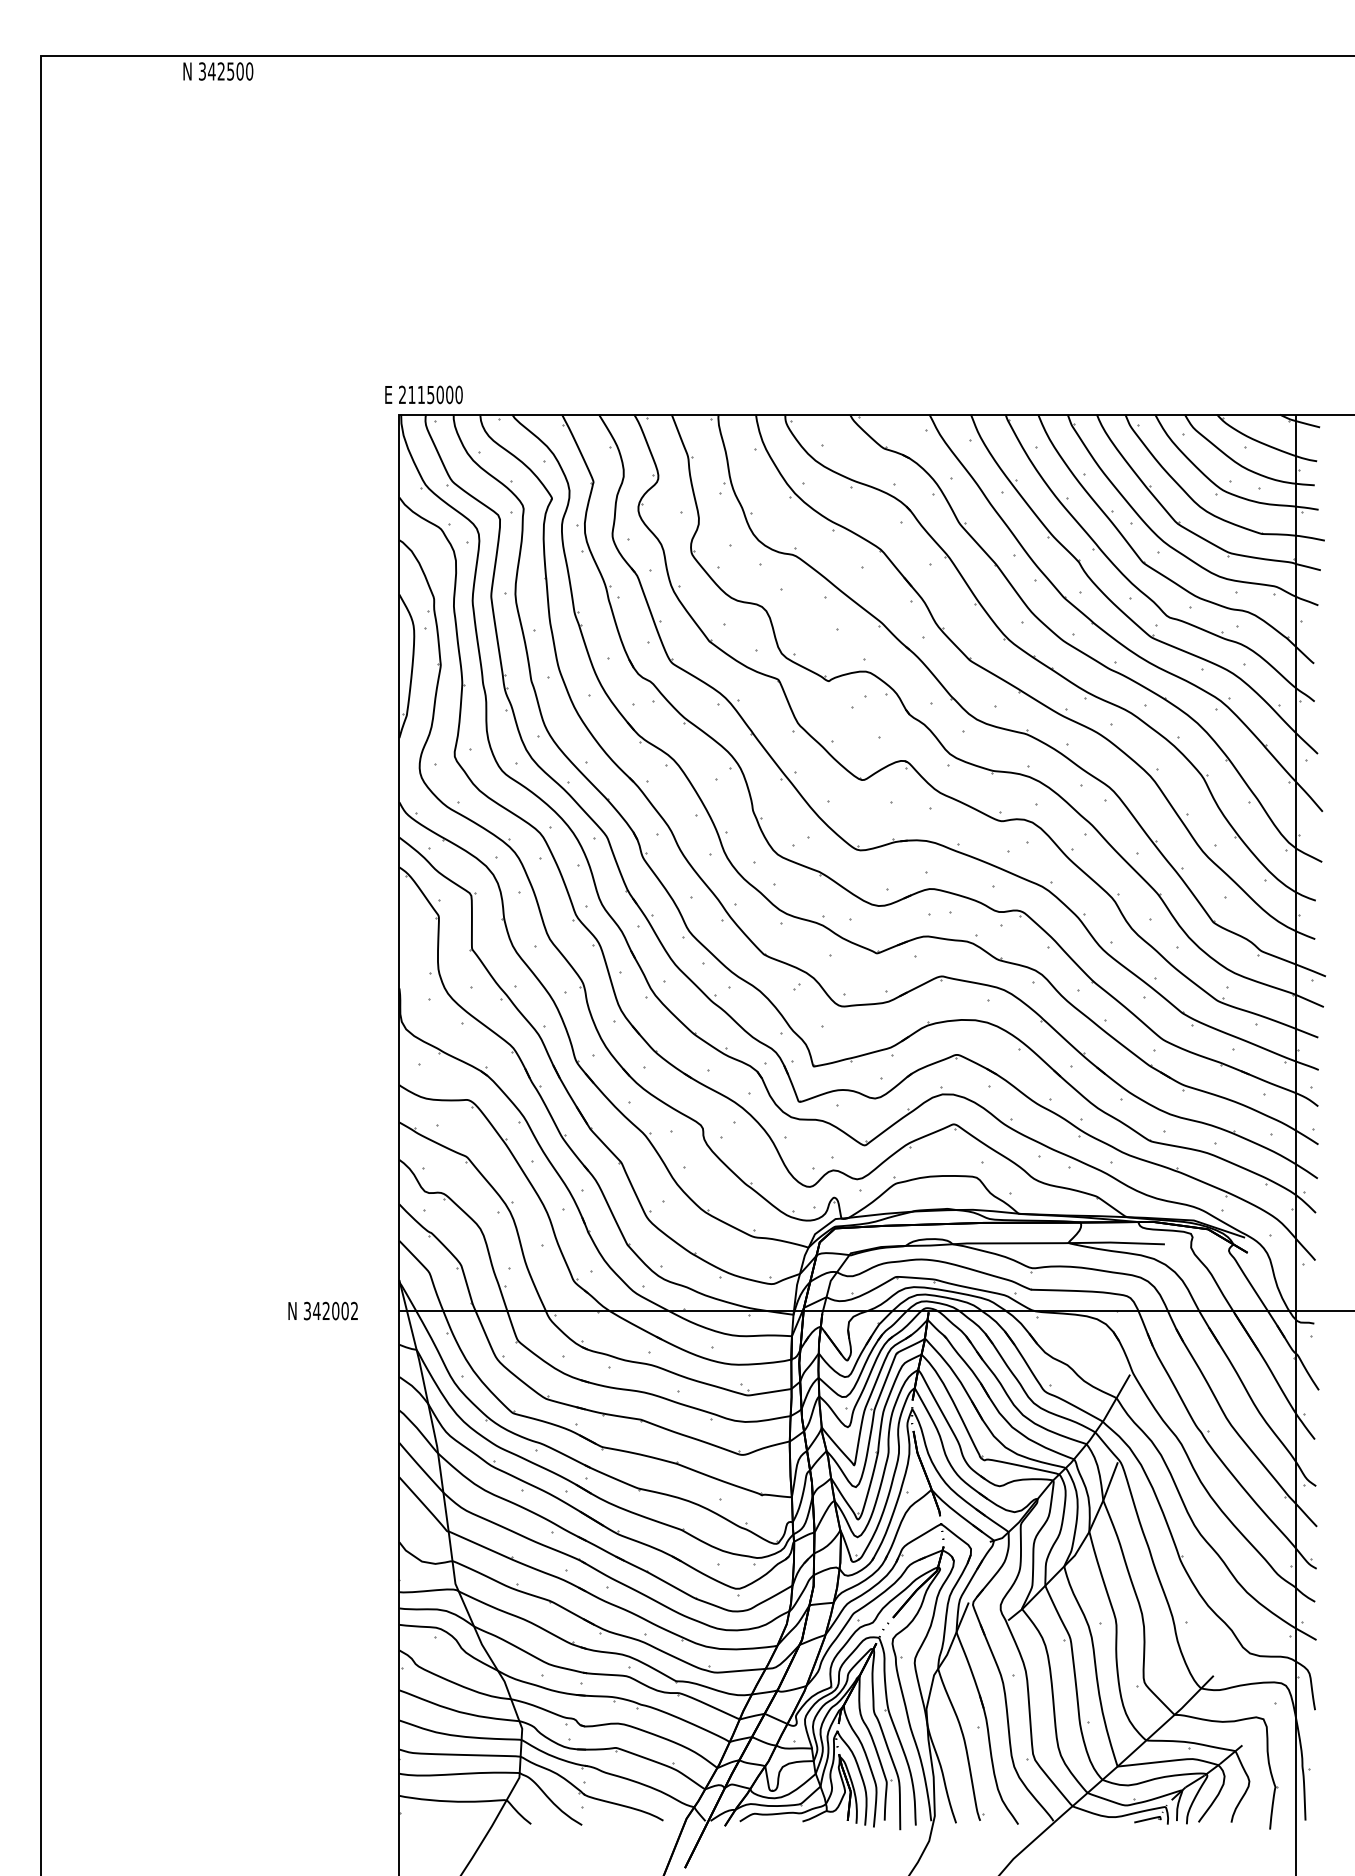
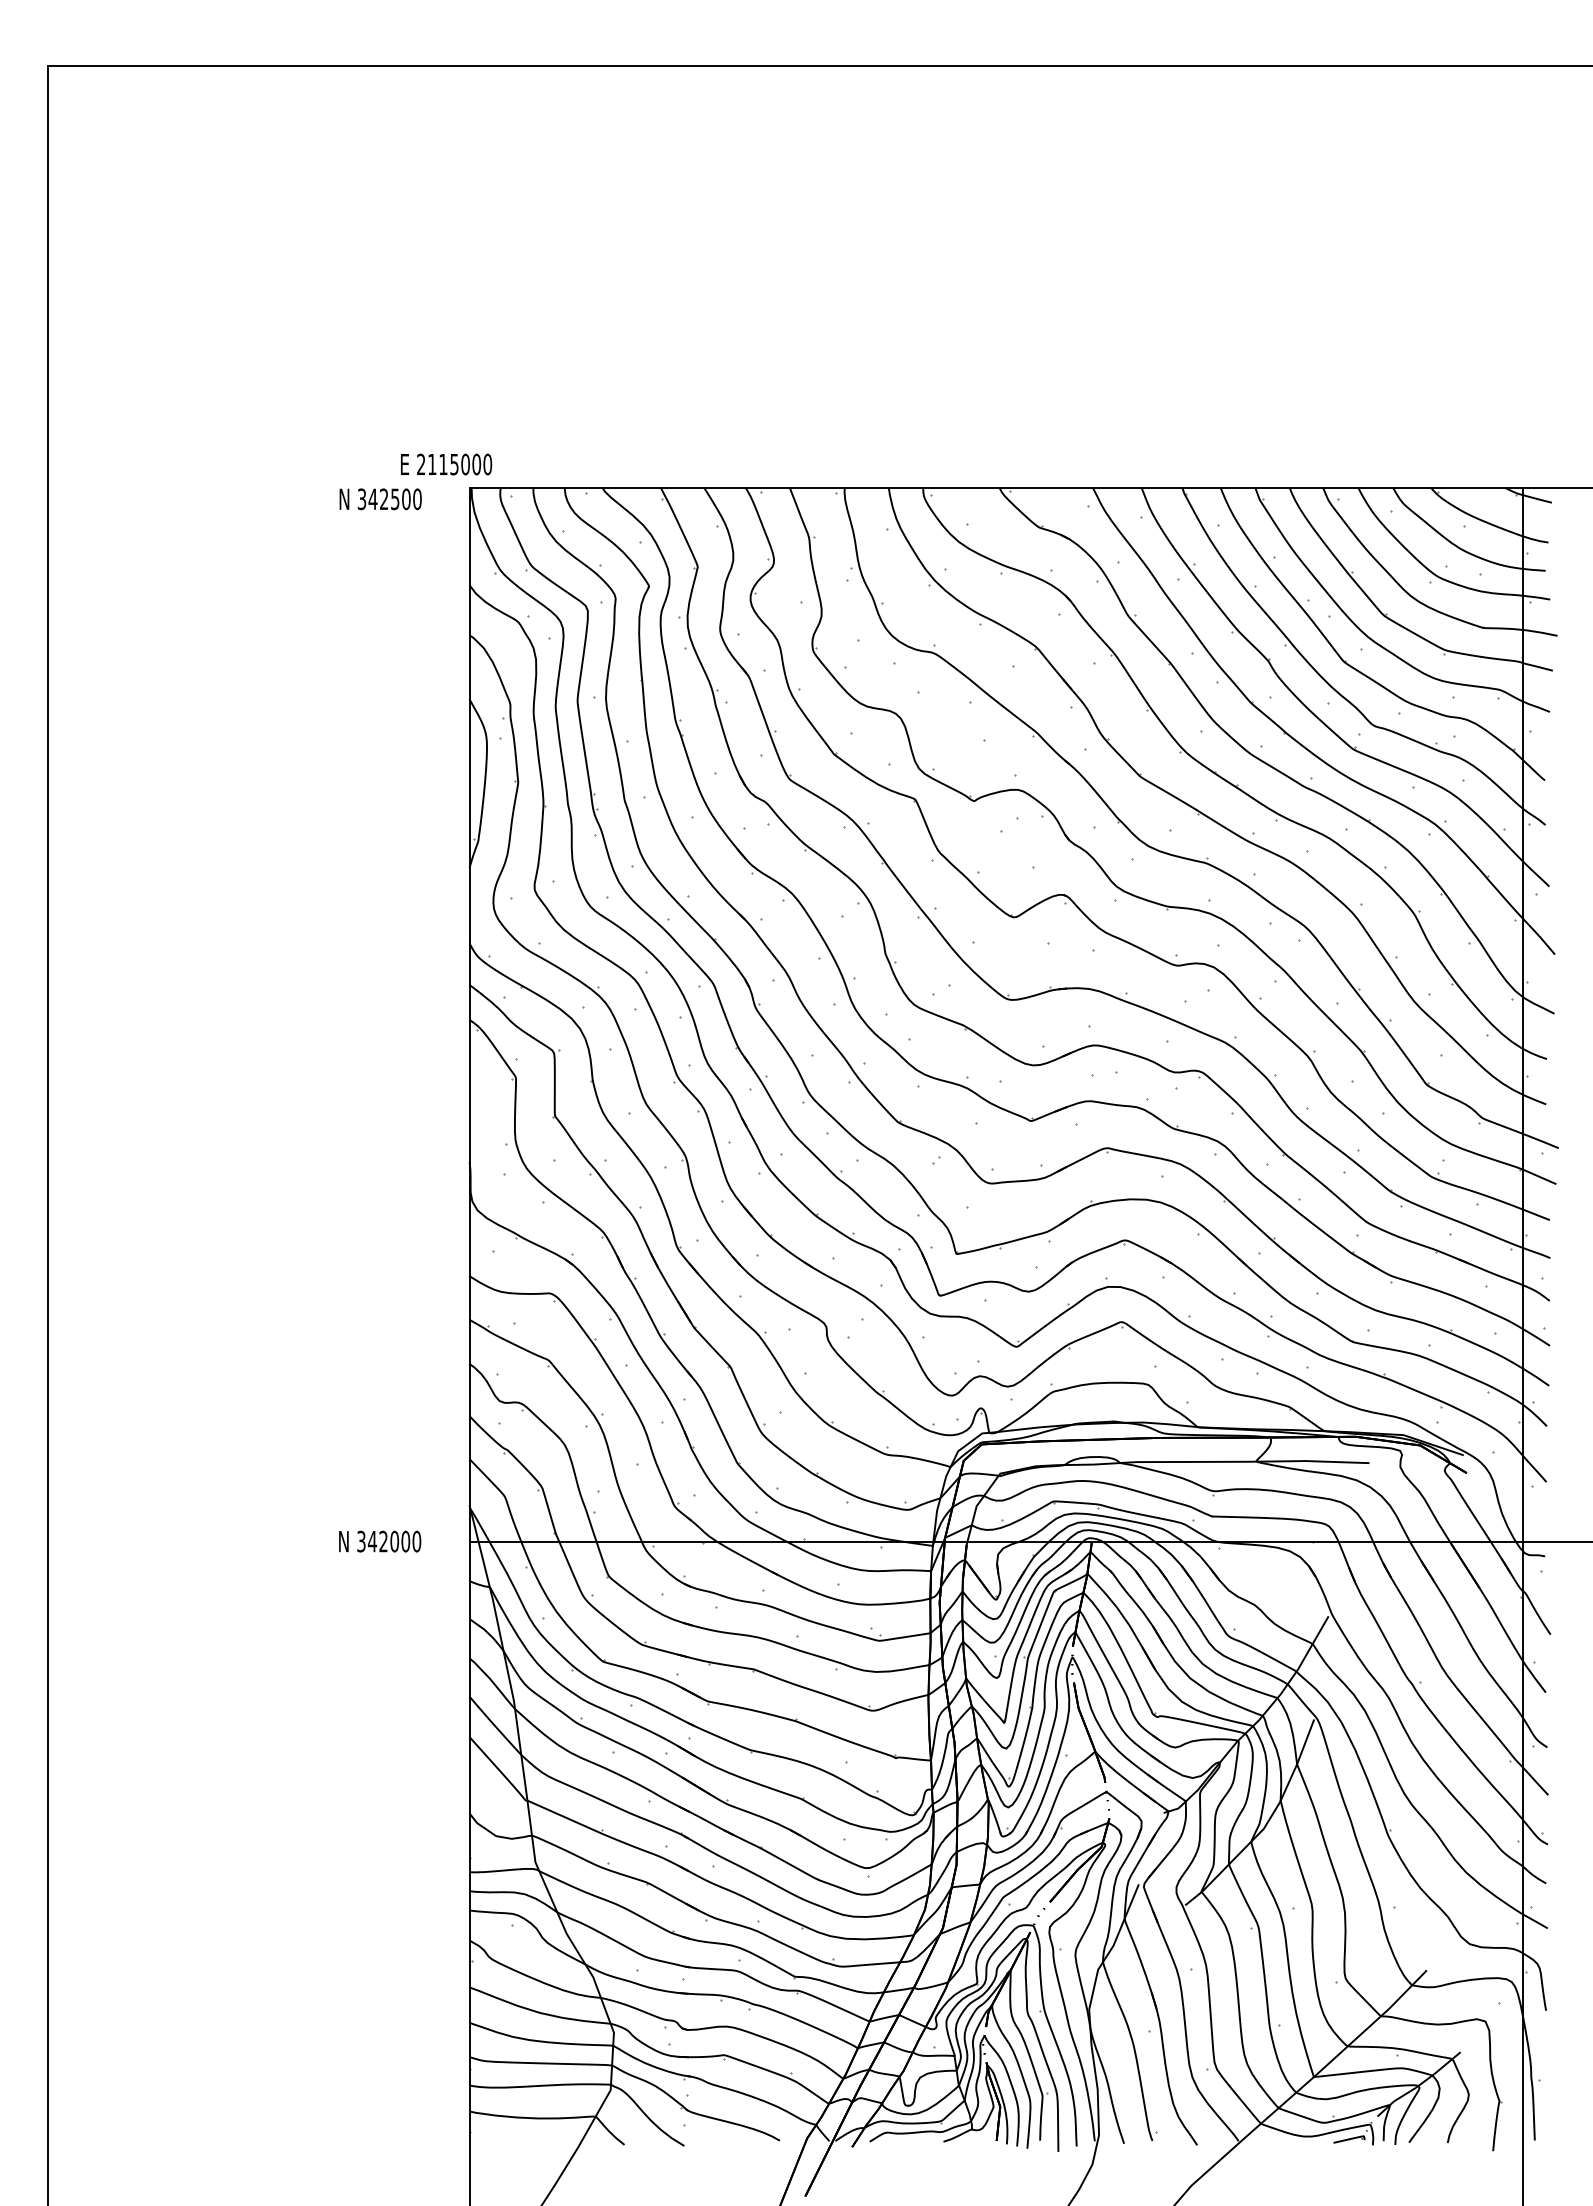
text: (218, 71) -> (380, 499), moved
text: (424, 394) -> (446, 464), moved
text: (354, 1310) -> (416, 1541), 342002 -> 342000

